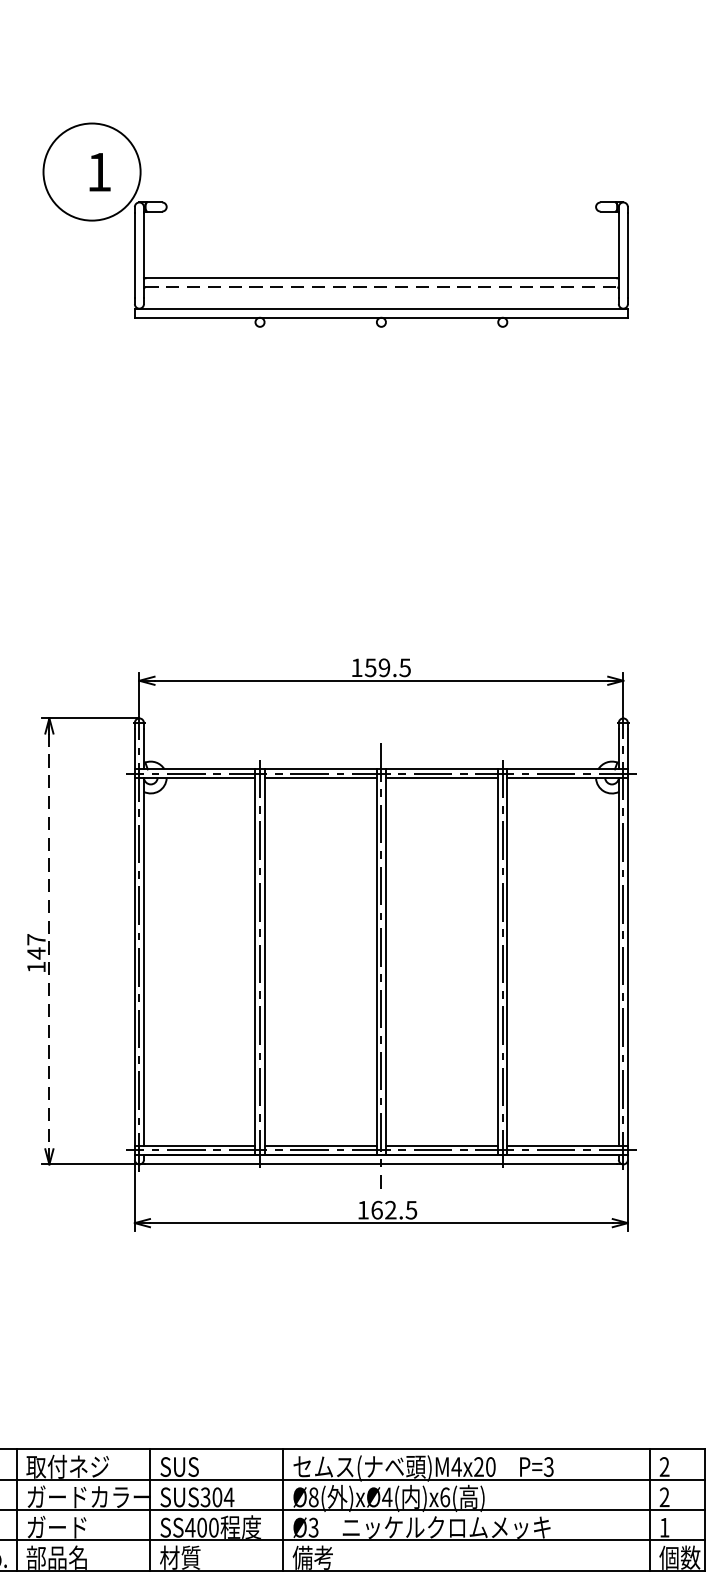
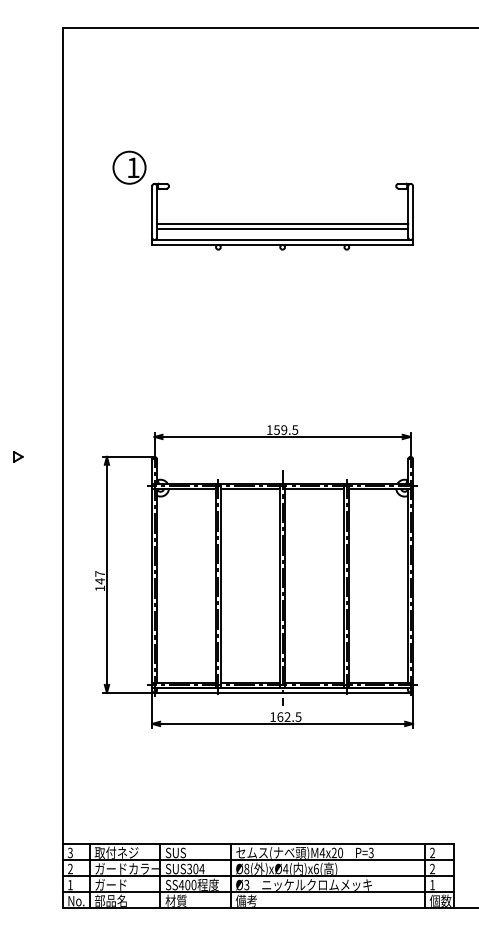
circle: (91, 171) -> (129, 167), size x0.62
line: (381, 286) -> (282, 228), dashed -> solid
line: (48, 940) -> (106, 574), dashed -> solid

